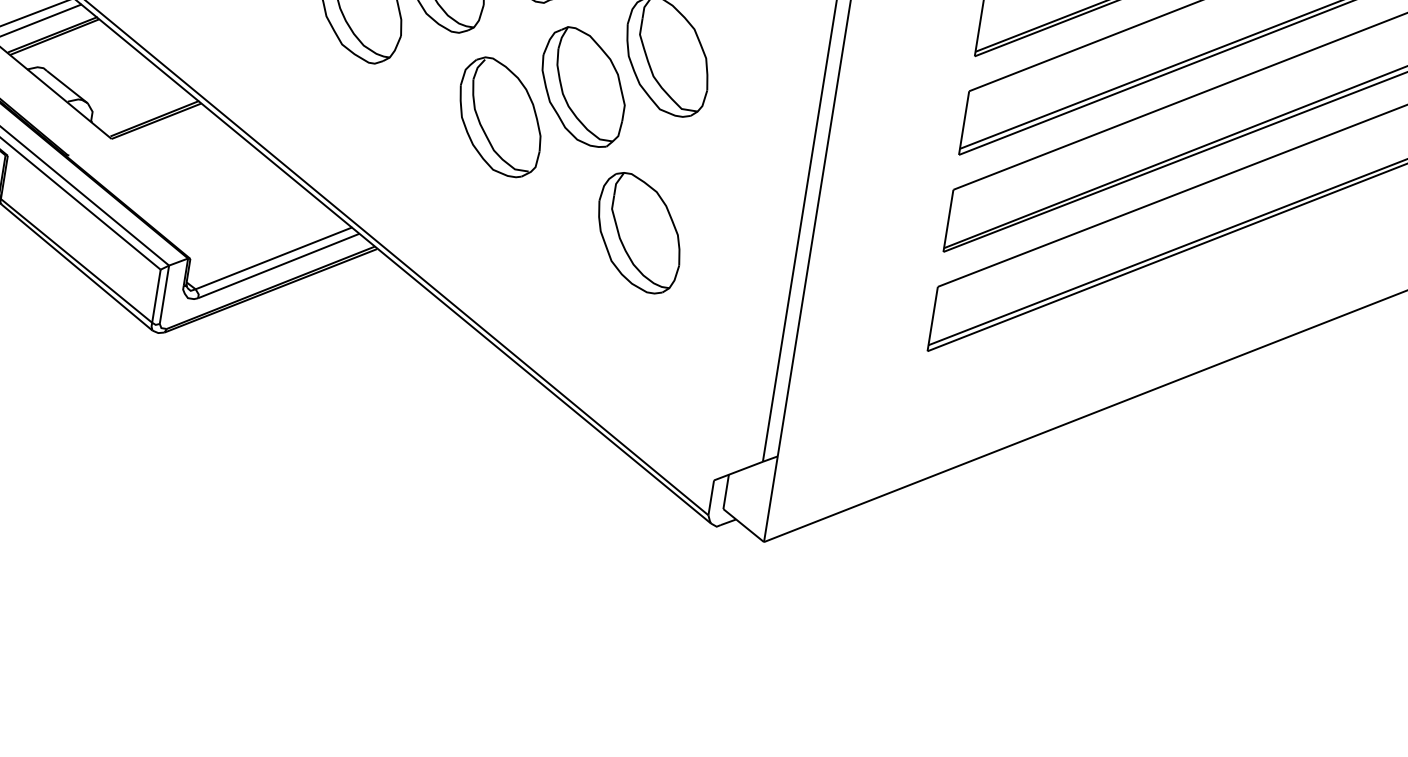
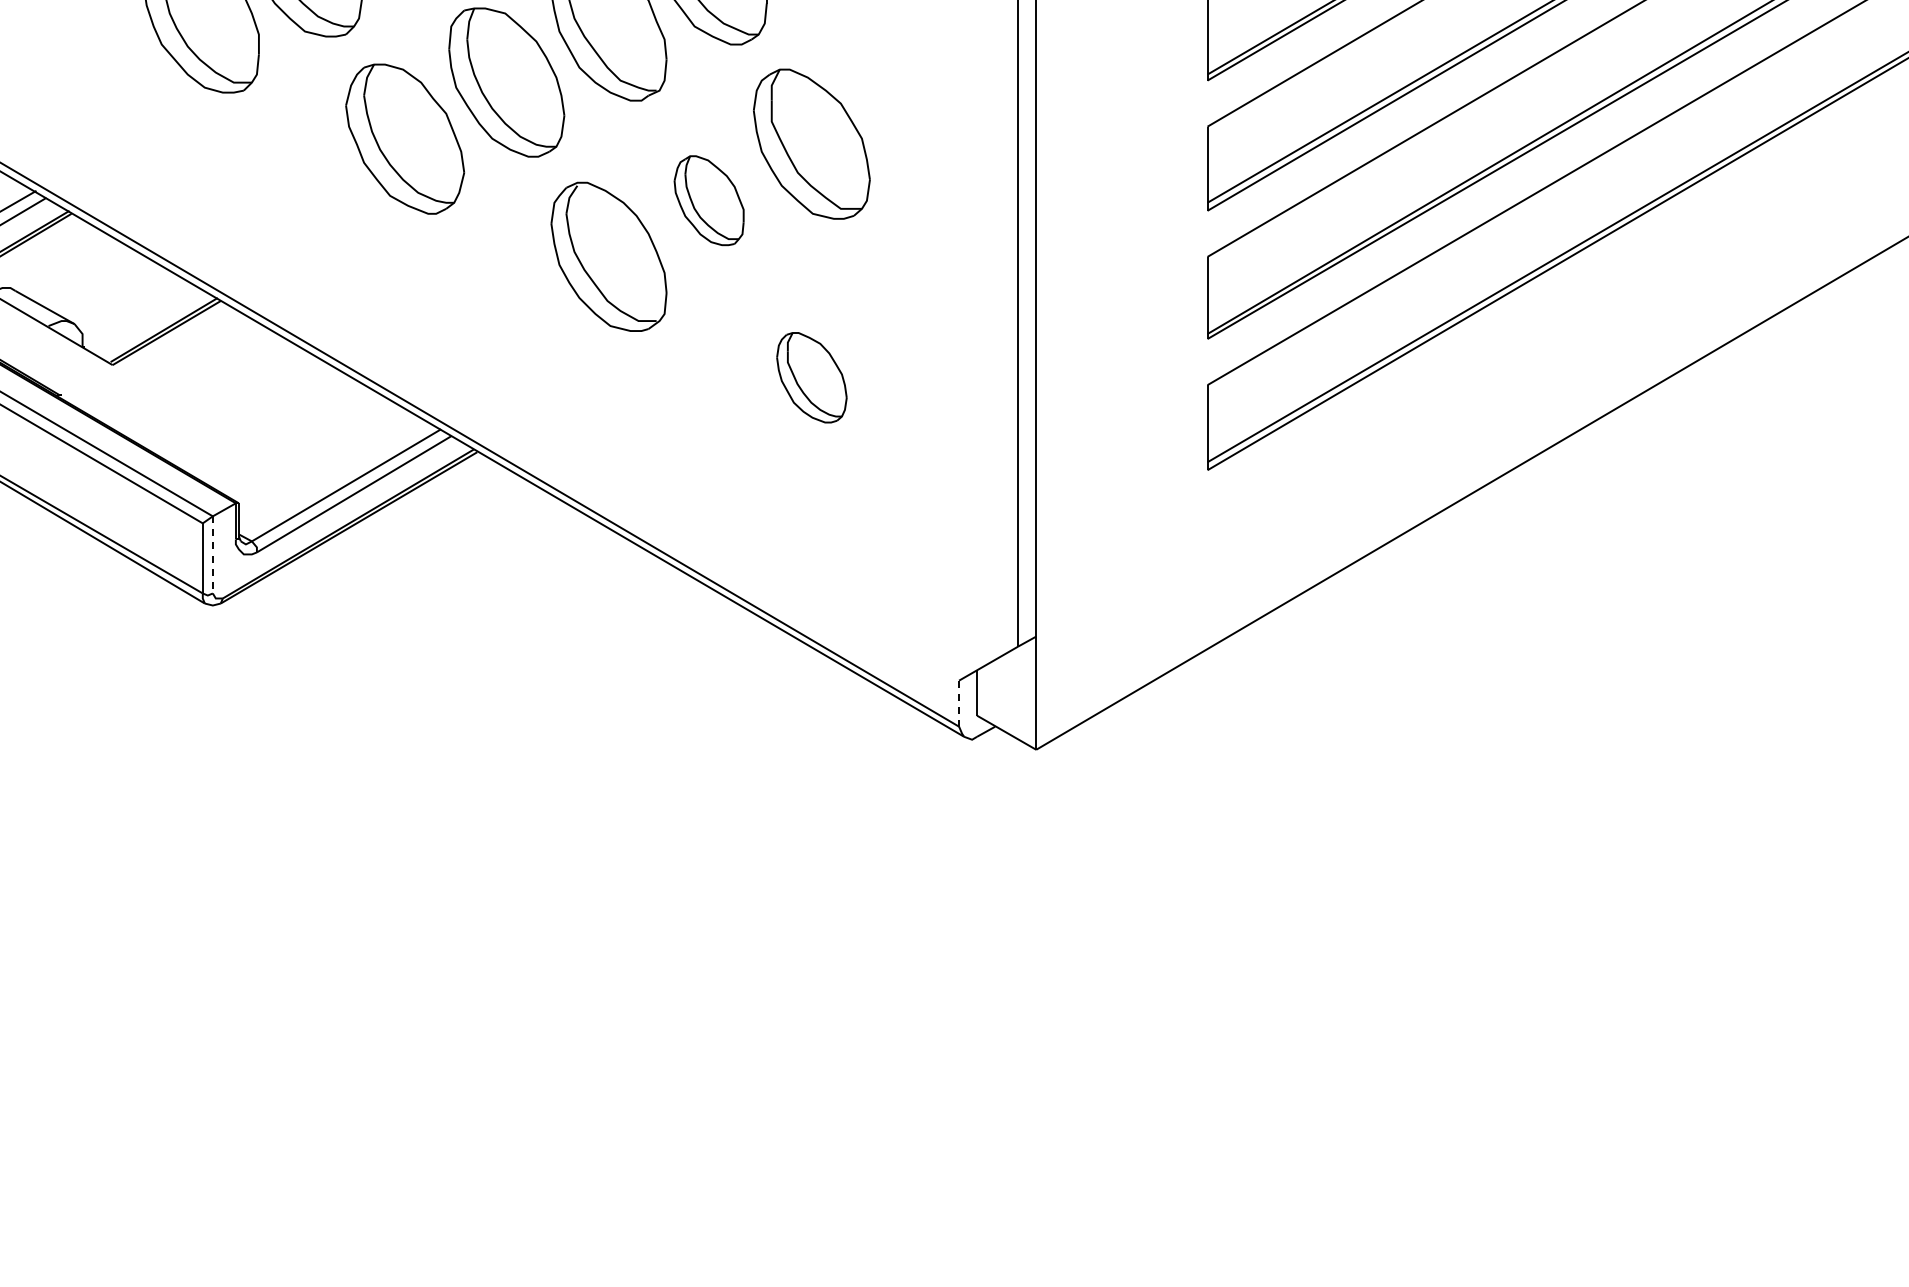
part: (582, 86) -> (708, 200), size x0.6
part: (639, 233) -> (811, 377), size x0.6
line: (164, 294) -> (212, 554), solid -> dashed
line: (711, 497) -> (959, 703), solid -> dashed

